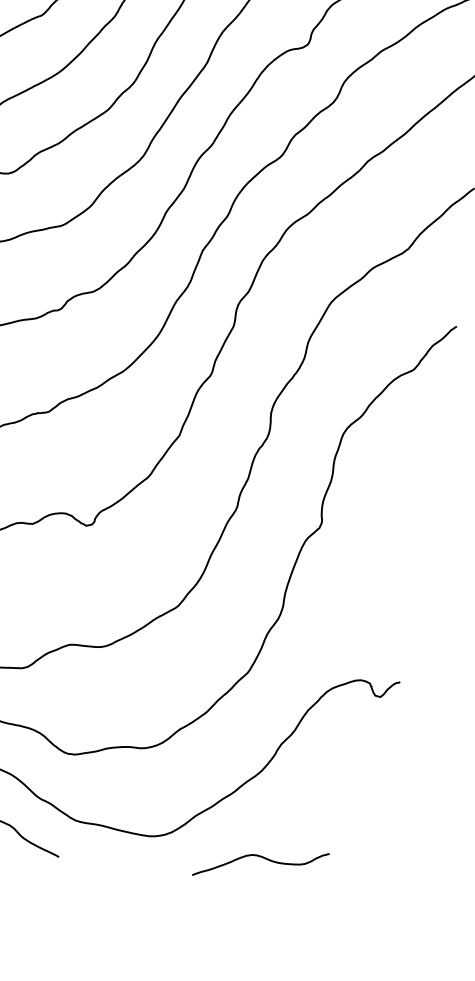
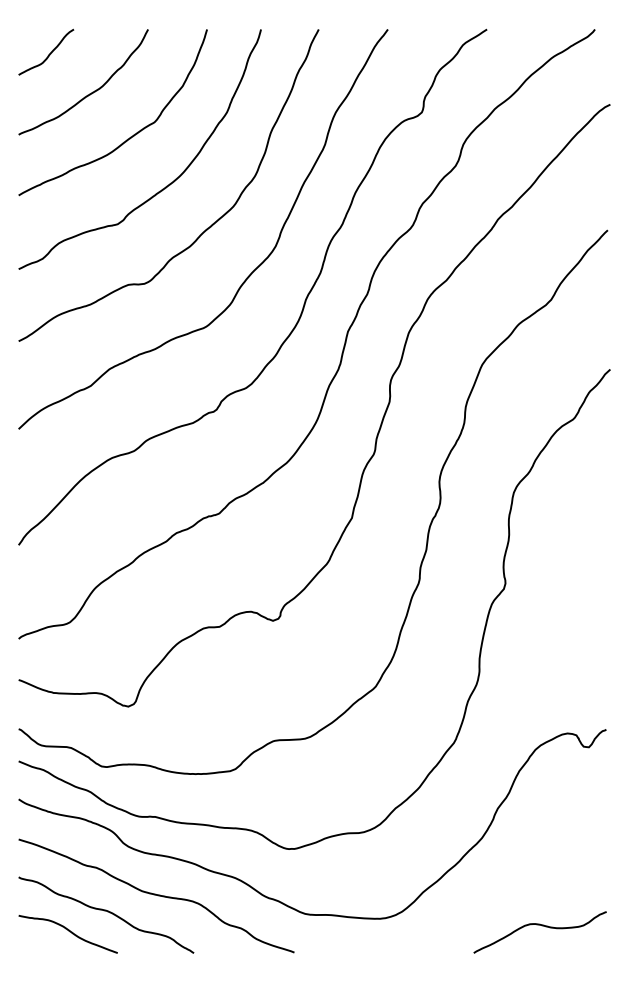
curve: (264, 858) -> (542, 926), moved

